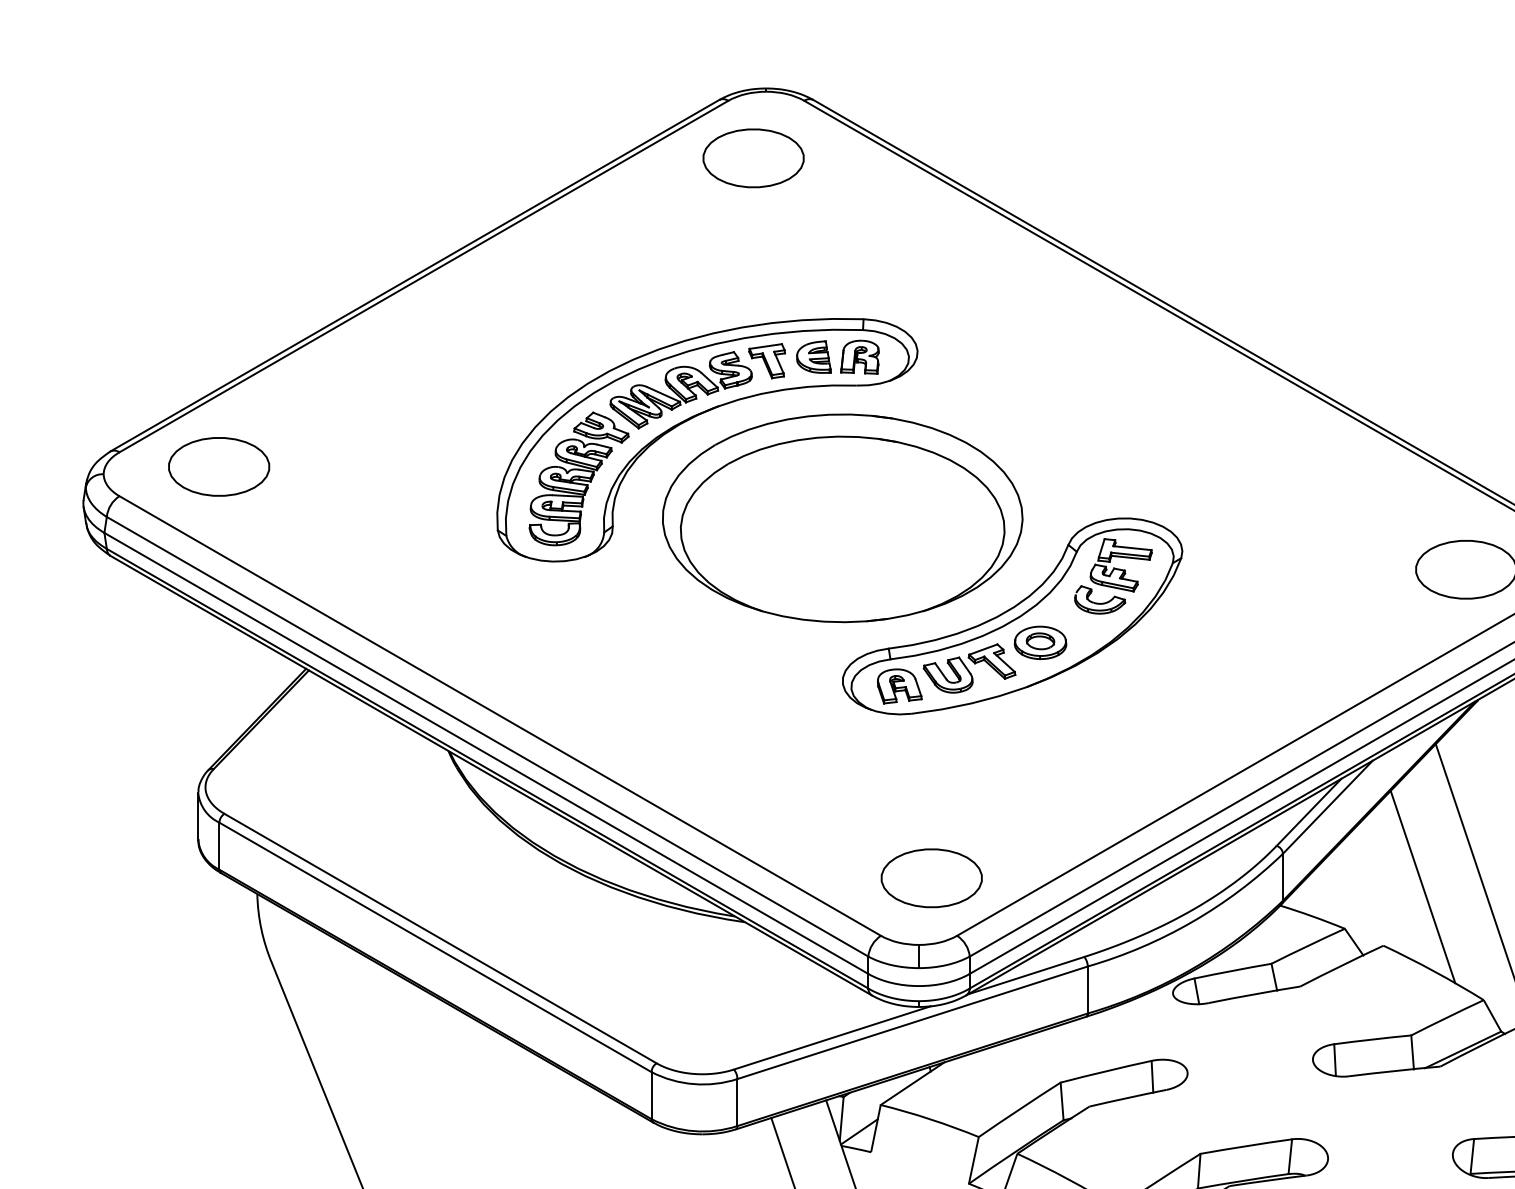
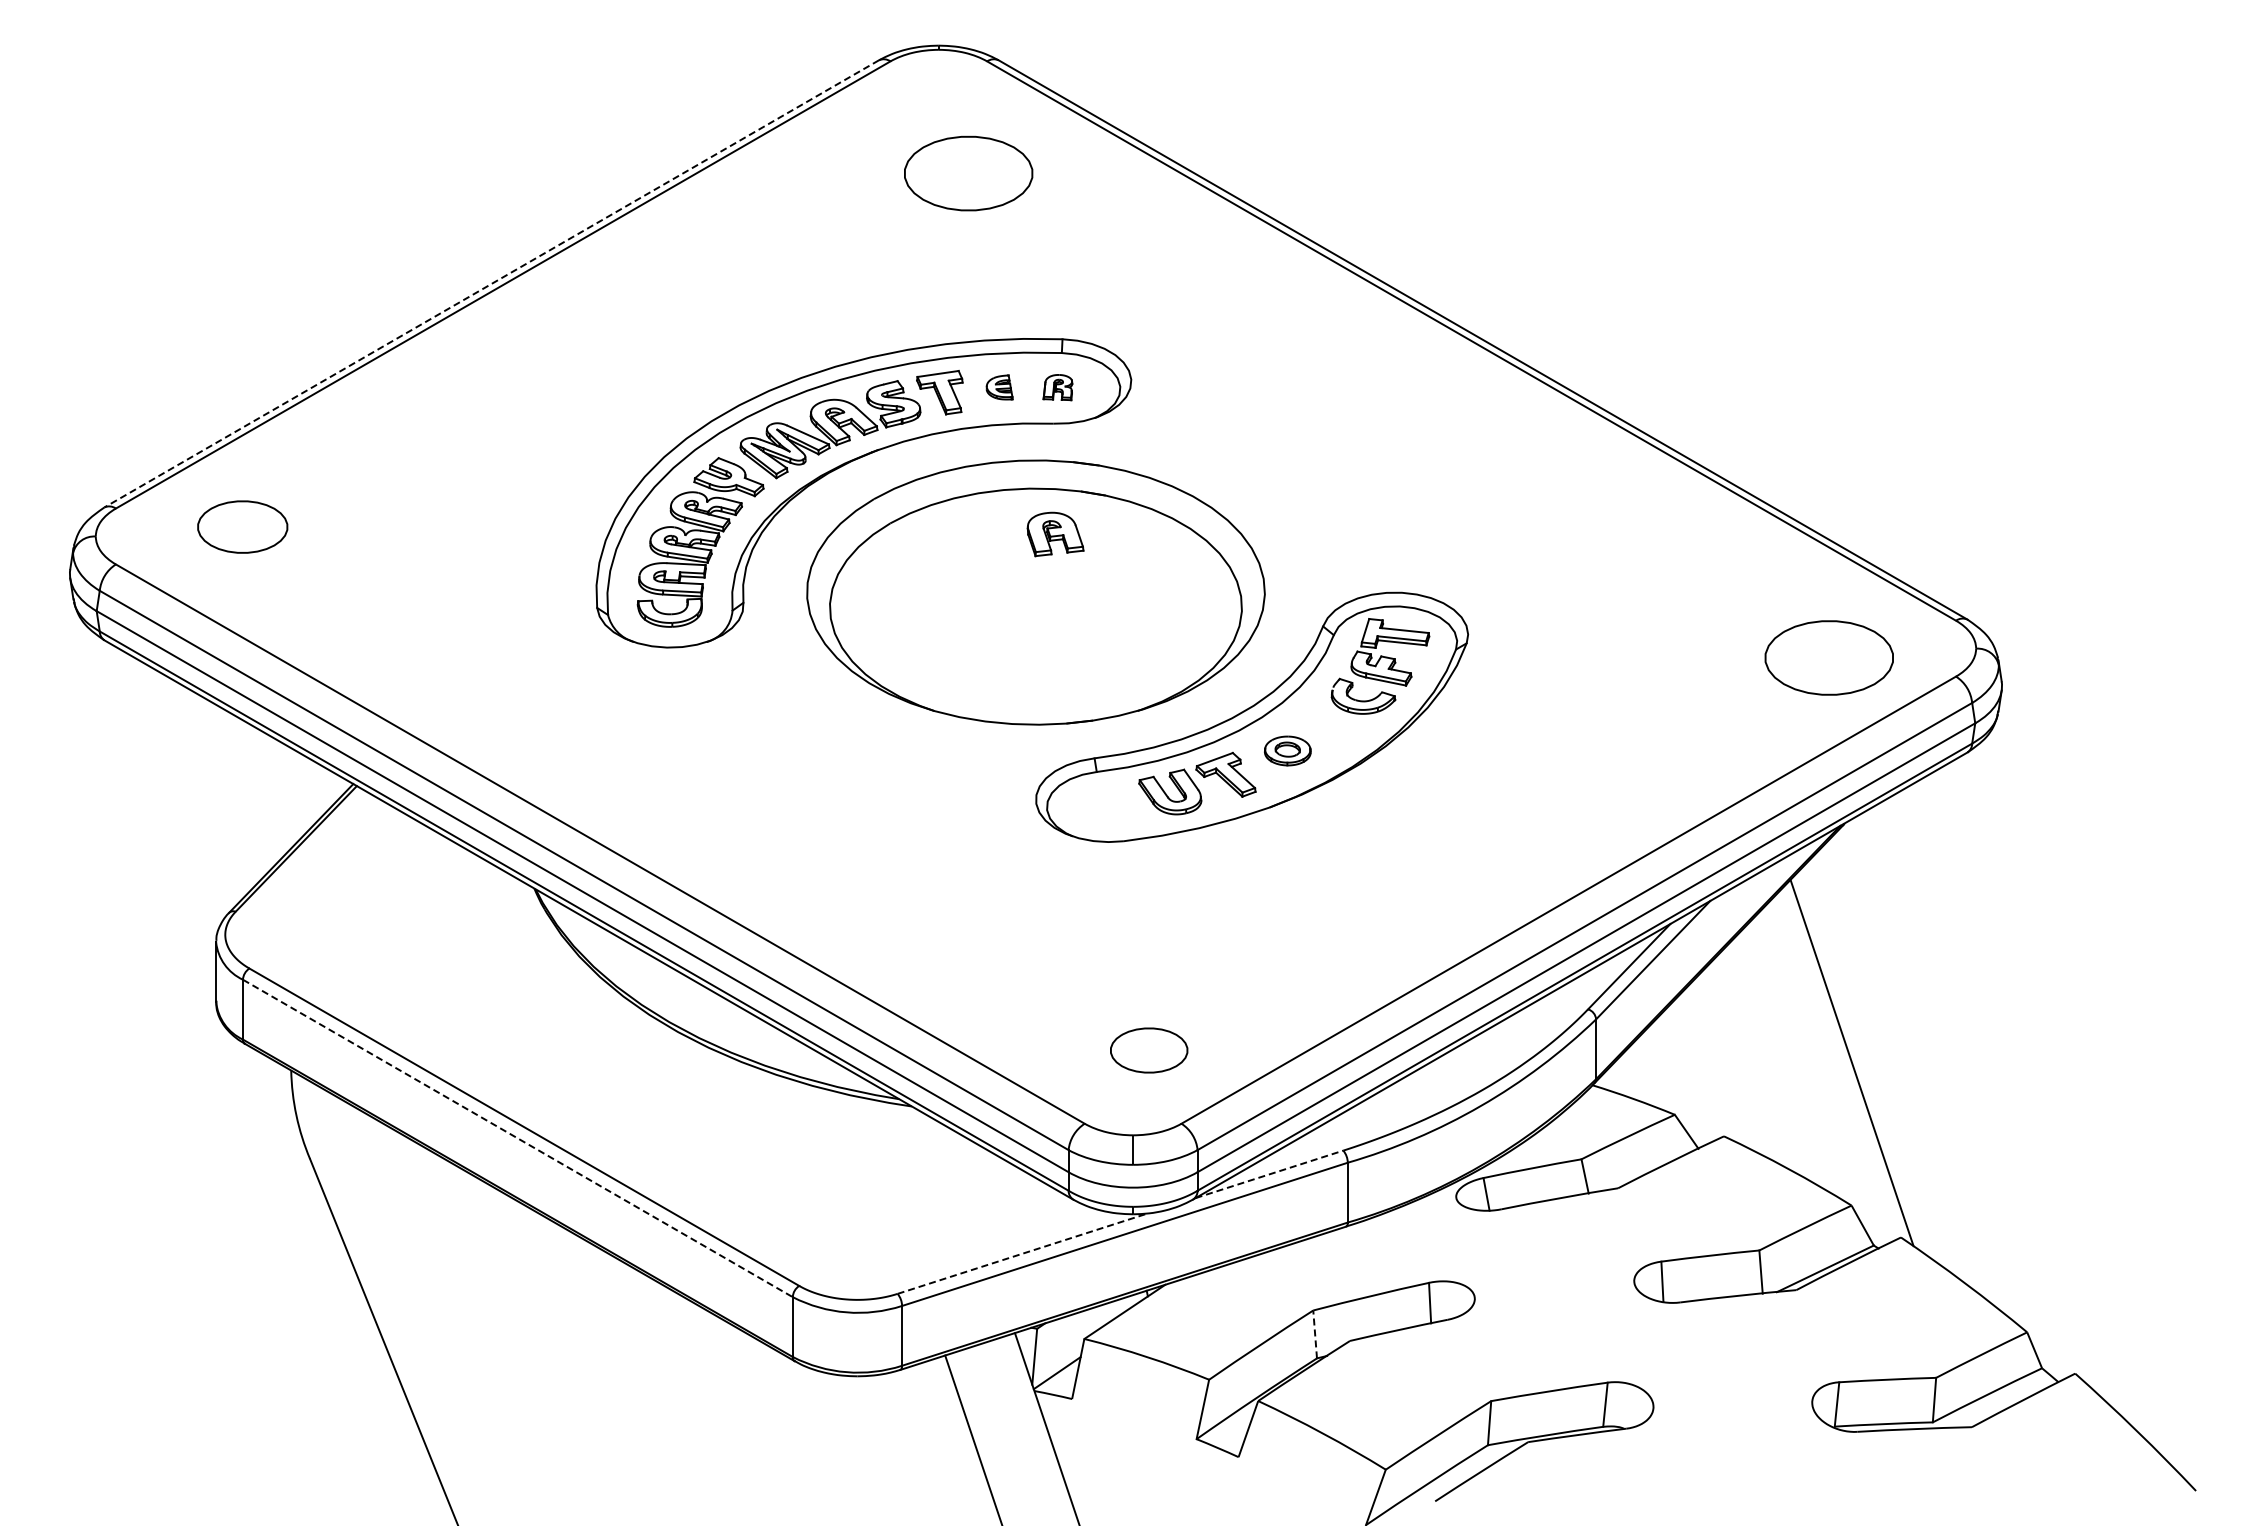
part: (753, 158) -> (968, 173), moved
line: (414, 276) -> (491, 284), solid -> dashed
part: (814, 357) -> (999, 387), size x0.6
part: (859, 357) -> (1057, 387), size x0.6
part: (219, 466) -> (242, 526), size x0.7
part: (1040, 642) -> (1287, 750), size x0.7
part: (899, 686) -> (1055, 534), moved
part: (931, 878) -> (1148, 1050), size x0.6
line: (1423, 886) -> (1774, 1061), removed
line: (435, 947) -> (518, 1138), solid -> dashed
line: (1026, 975) -> (1269, 1174), solid -> dashed
line: (832, 1037) -> (1023, 1253), solid -> dashed
line: (1062, 1100) -> (1315, 1333), solid -> dashed

